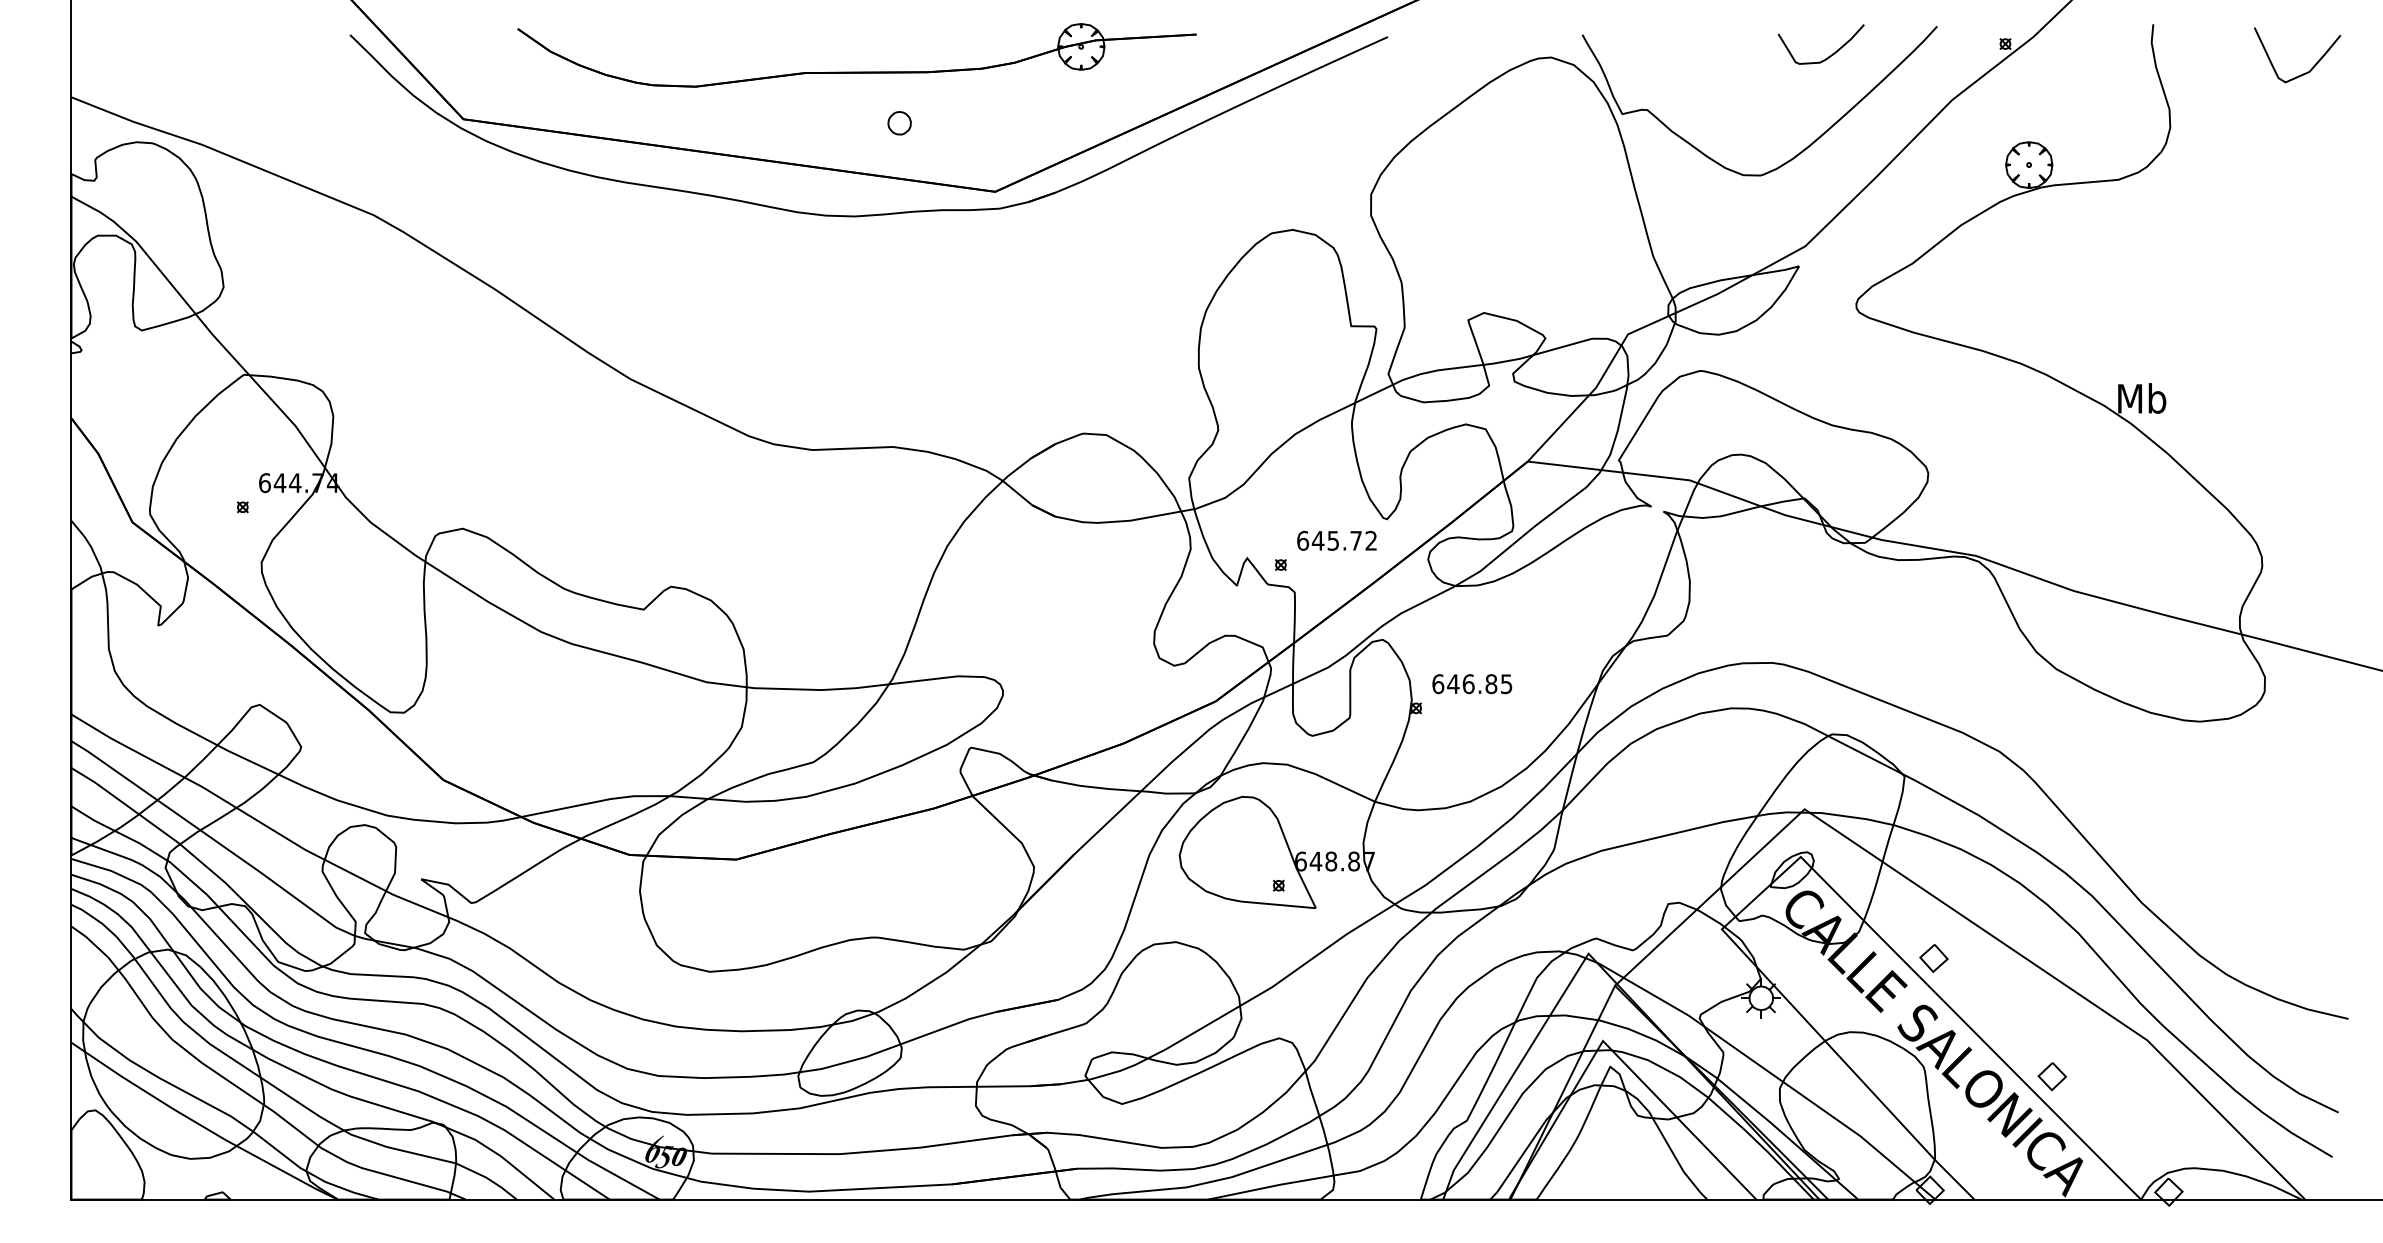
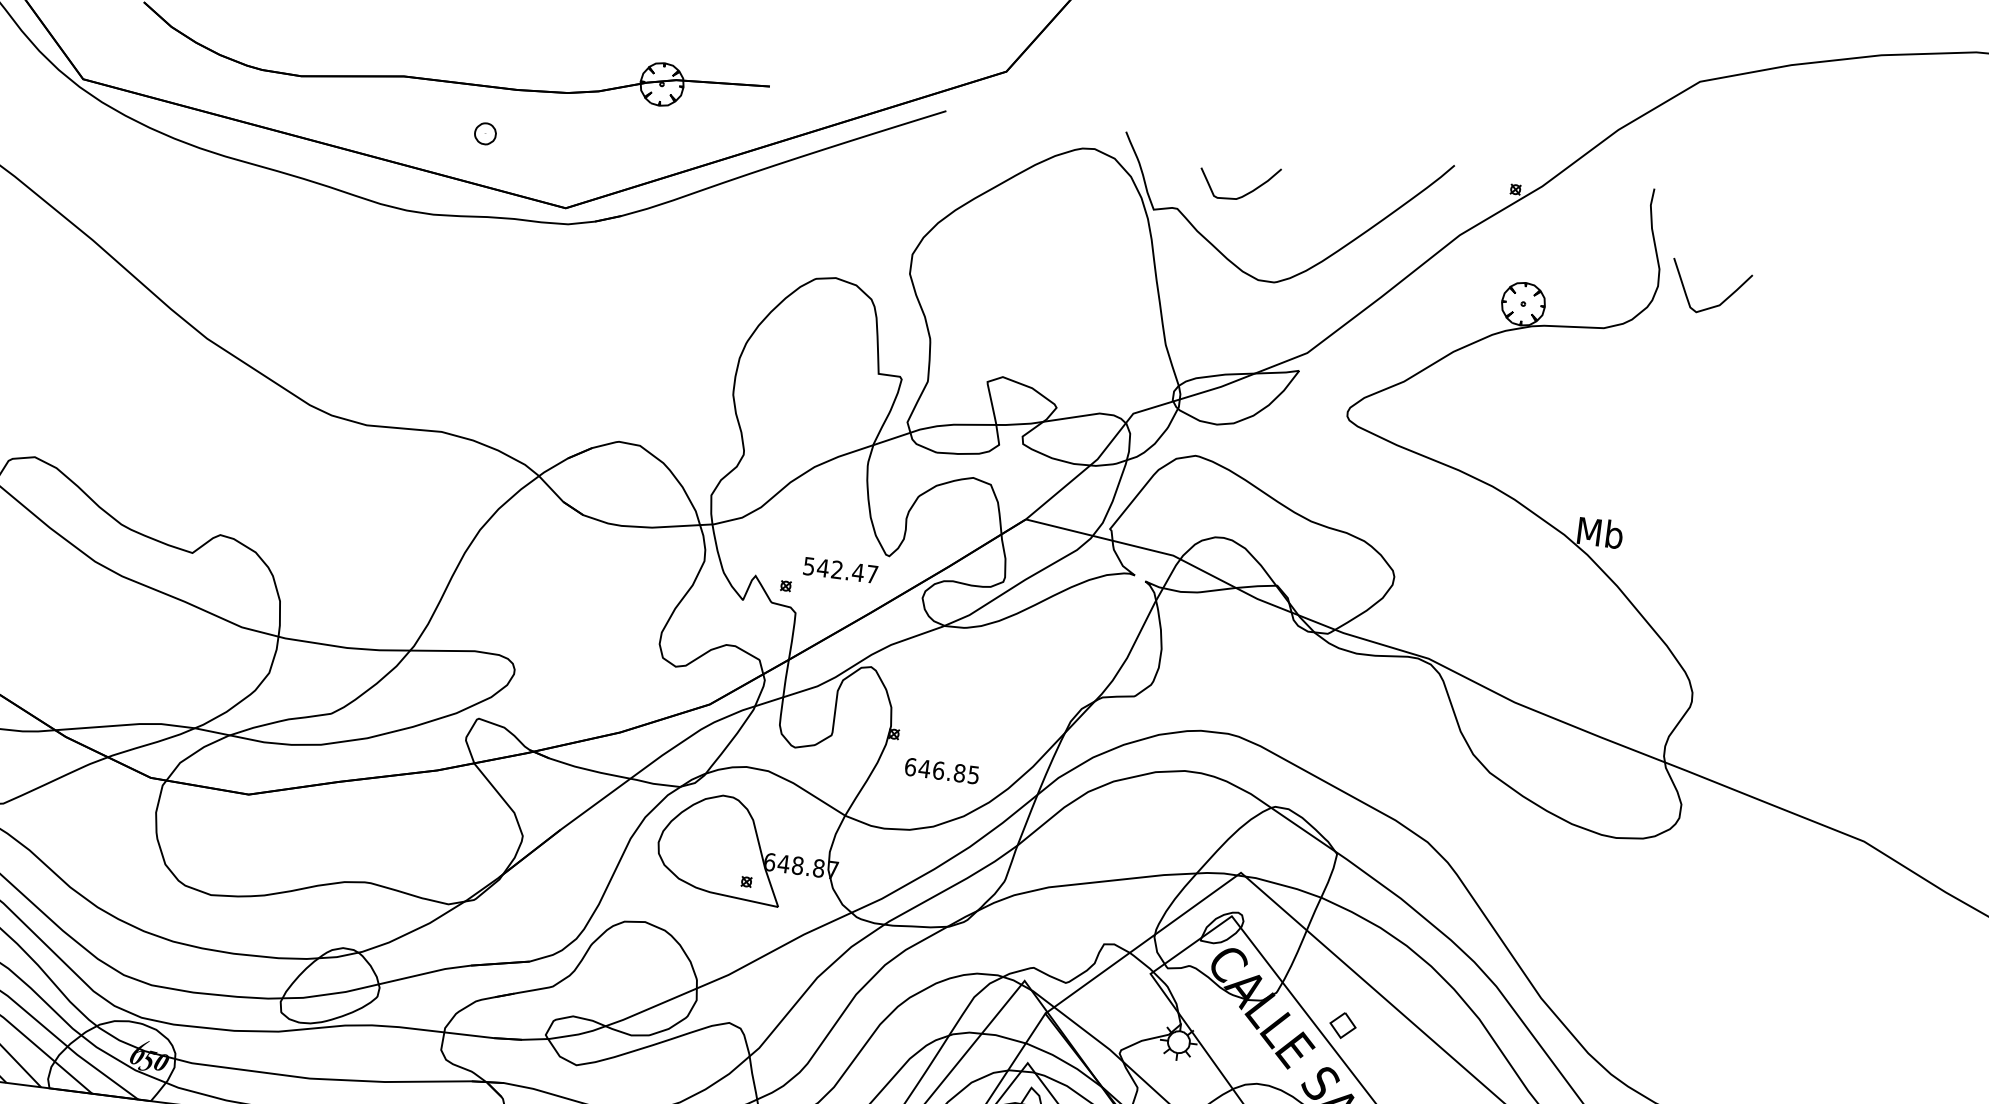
curve: (1829, 55) -> (1246, 193), moved
curve: (2305, 72) -> (1715, 305), moved
text: (1336, 540) -> (840, 569), 645.72 -> 542.47
text: (1472, 684) -> (942, 771), moved

